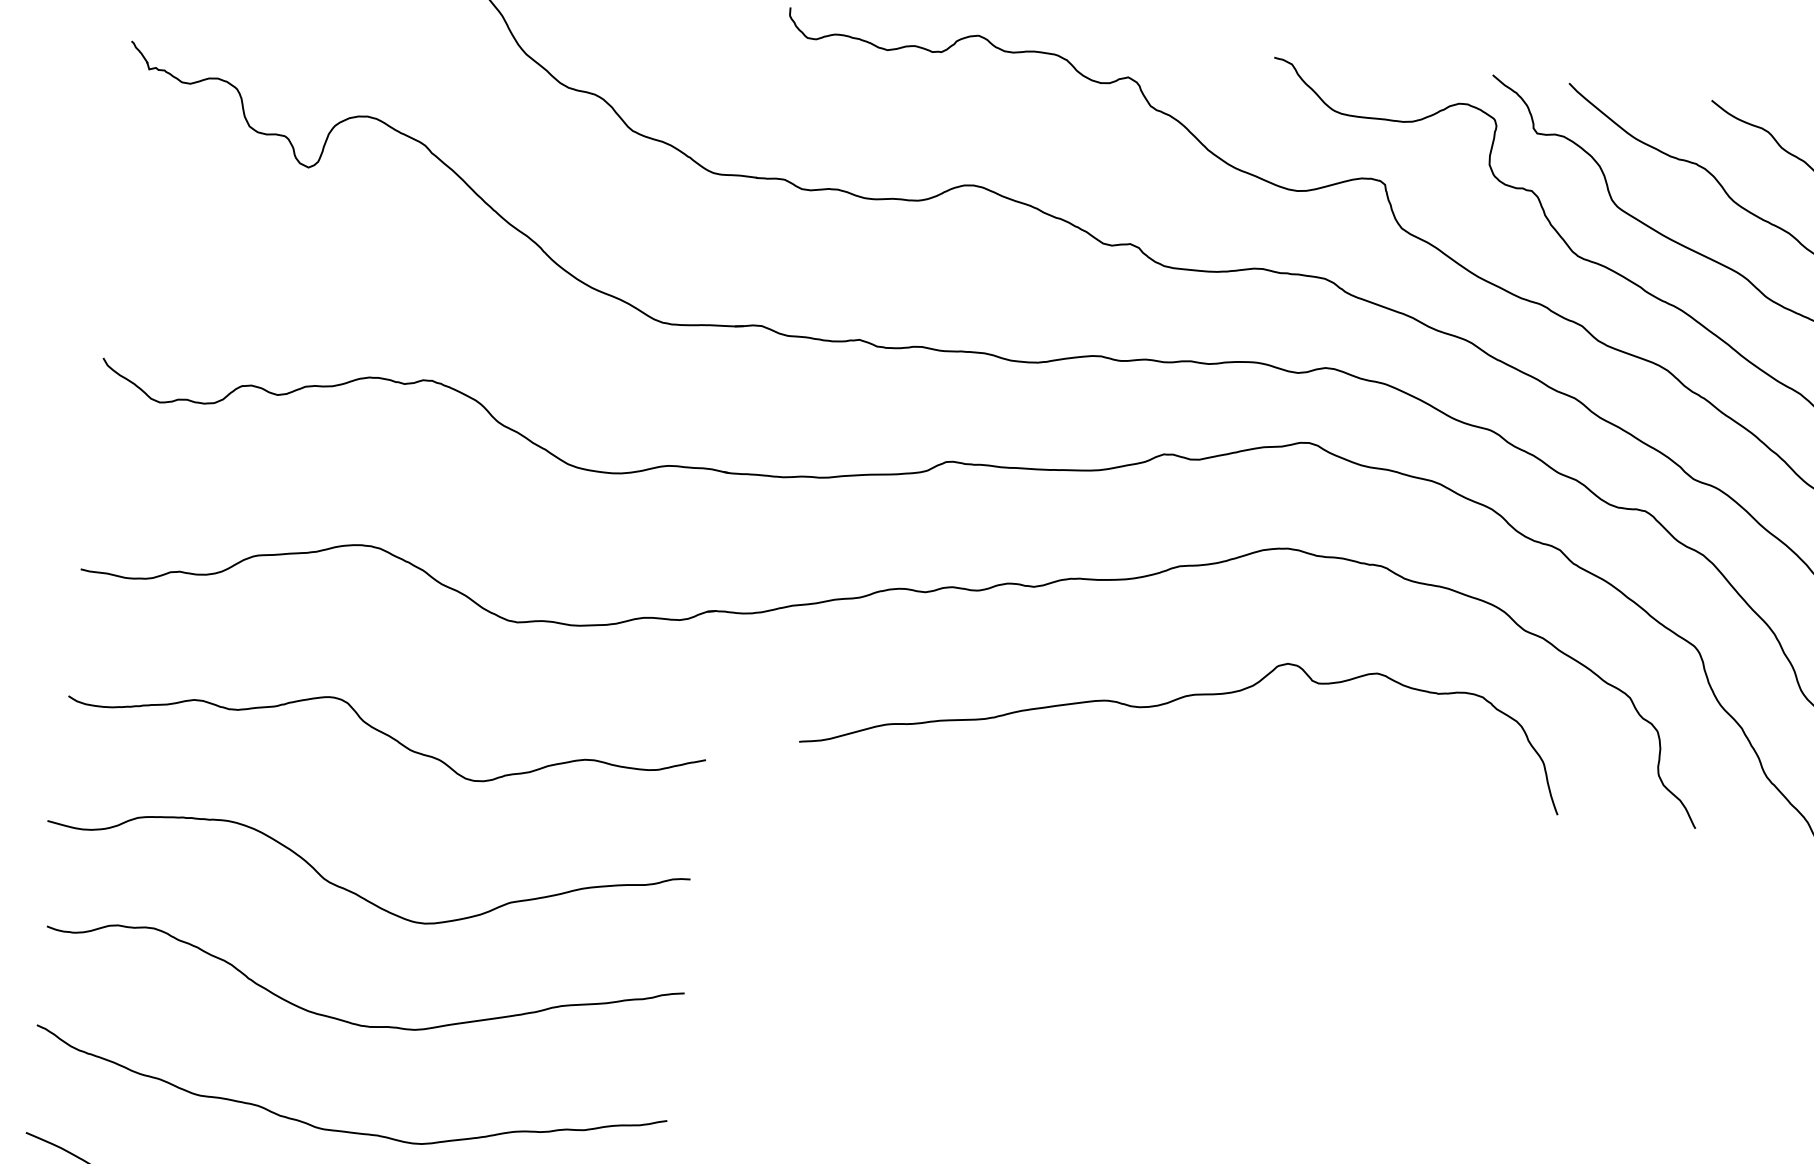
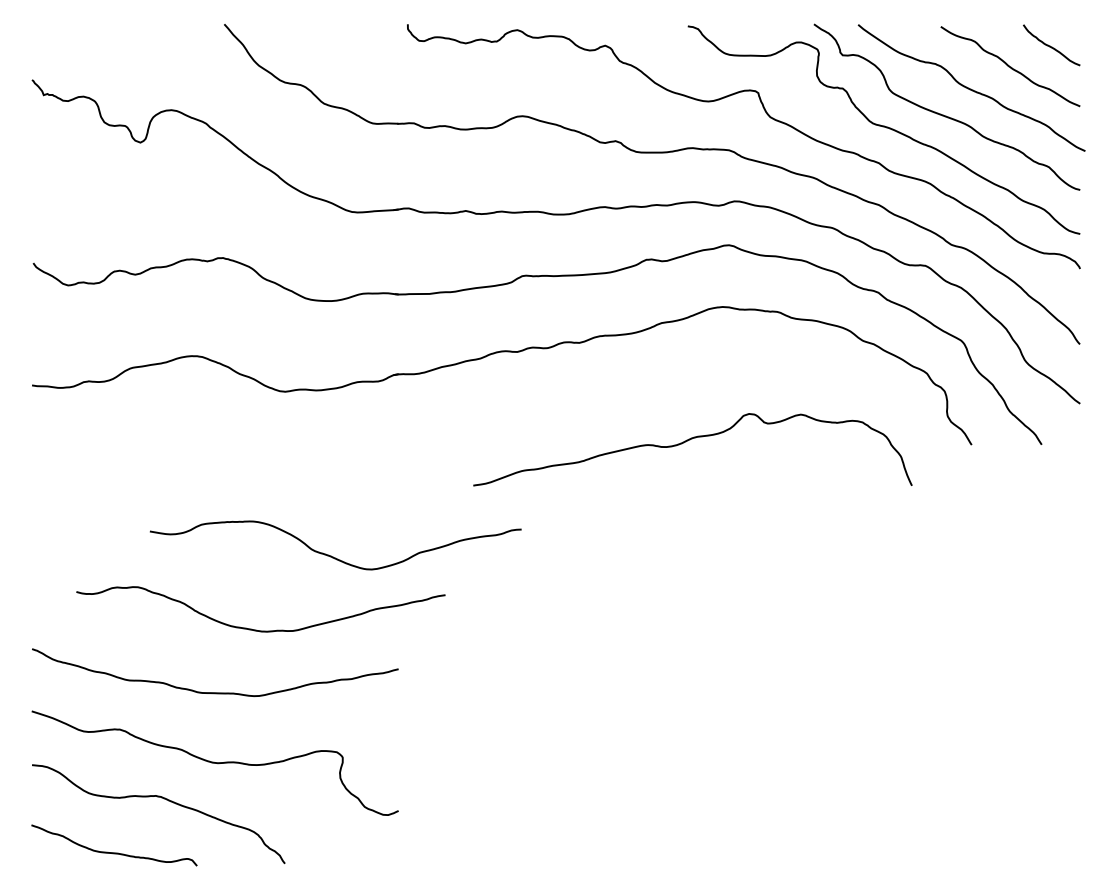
curve: (1182, 699) -> (690, 440), moved
curve: (384, 734) -> (215, 463), removed
curve: (357, 892) -> (331, 555), moved
curve: (352, 1021) -> (256, 629), moved

